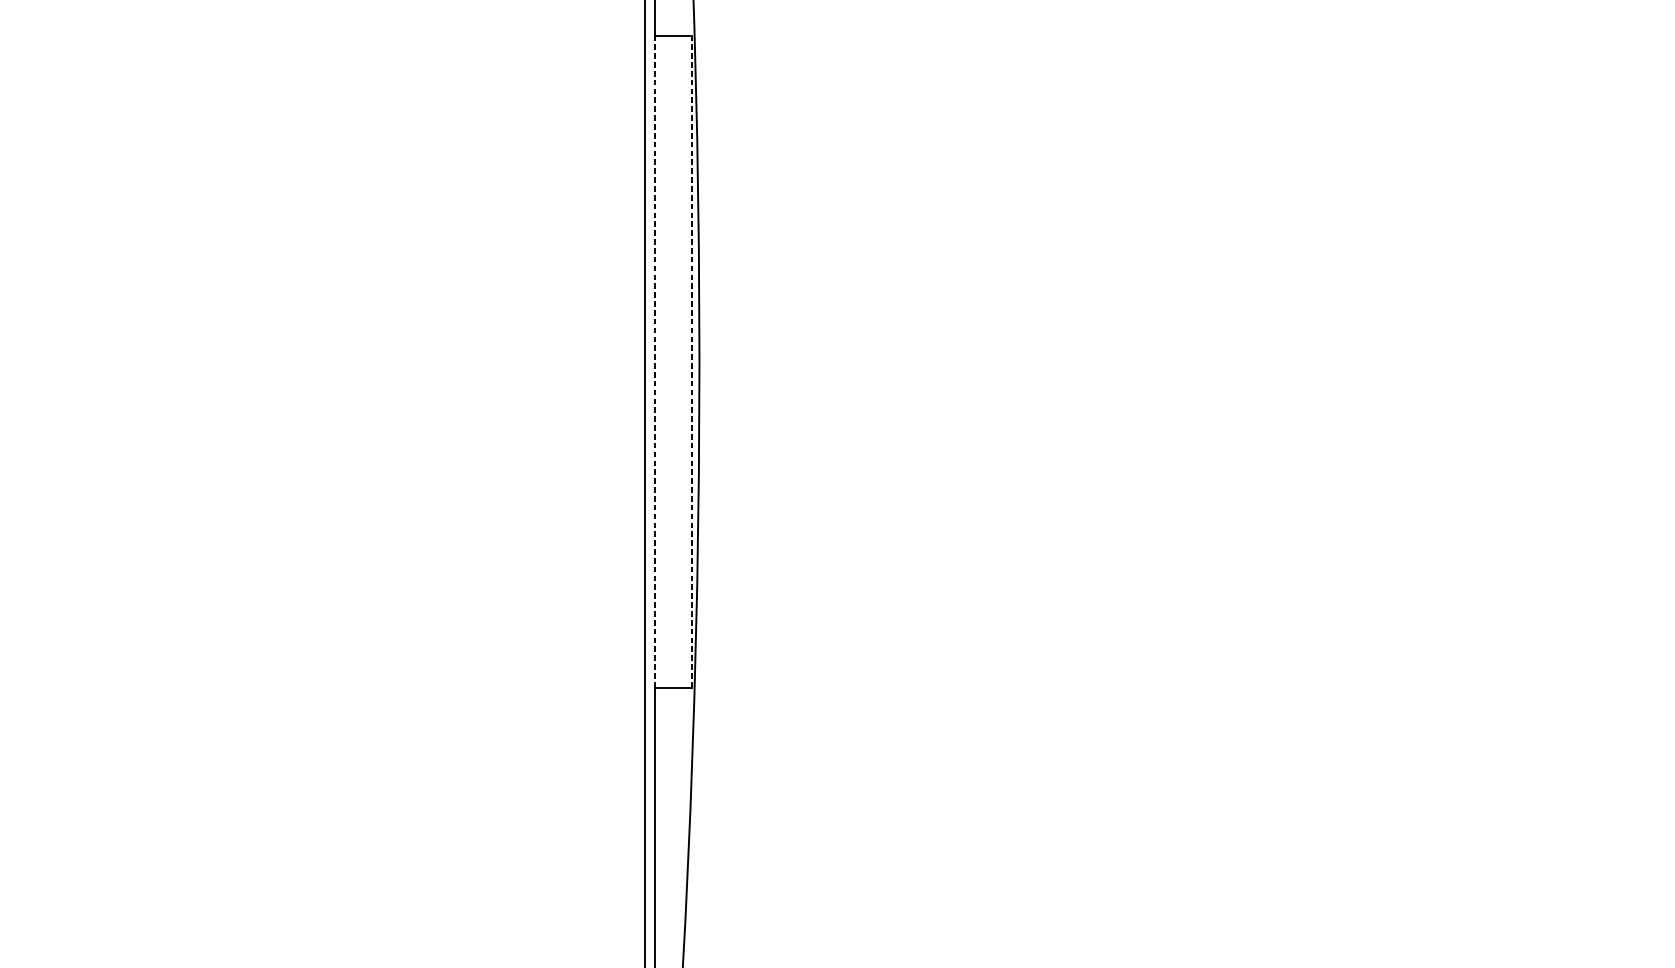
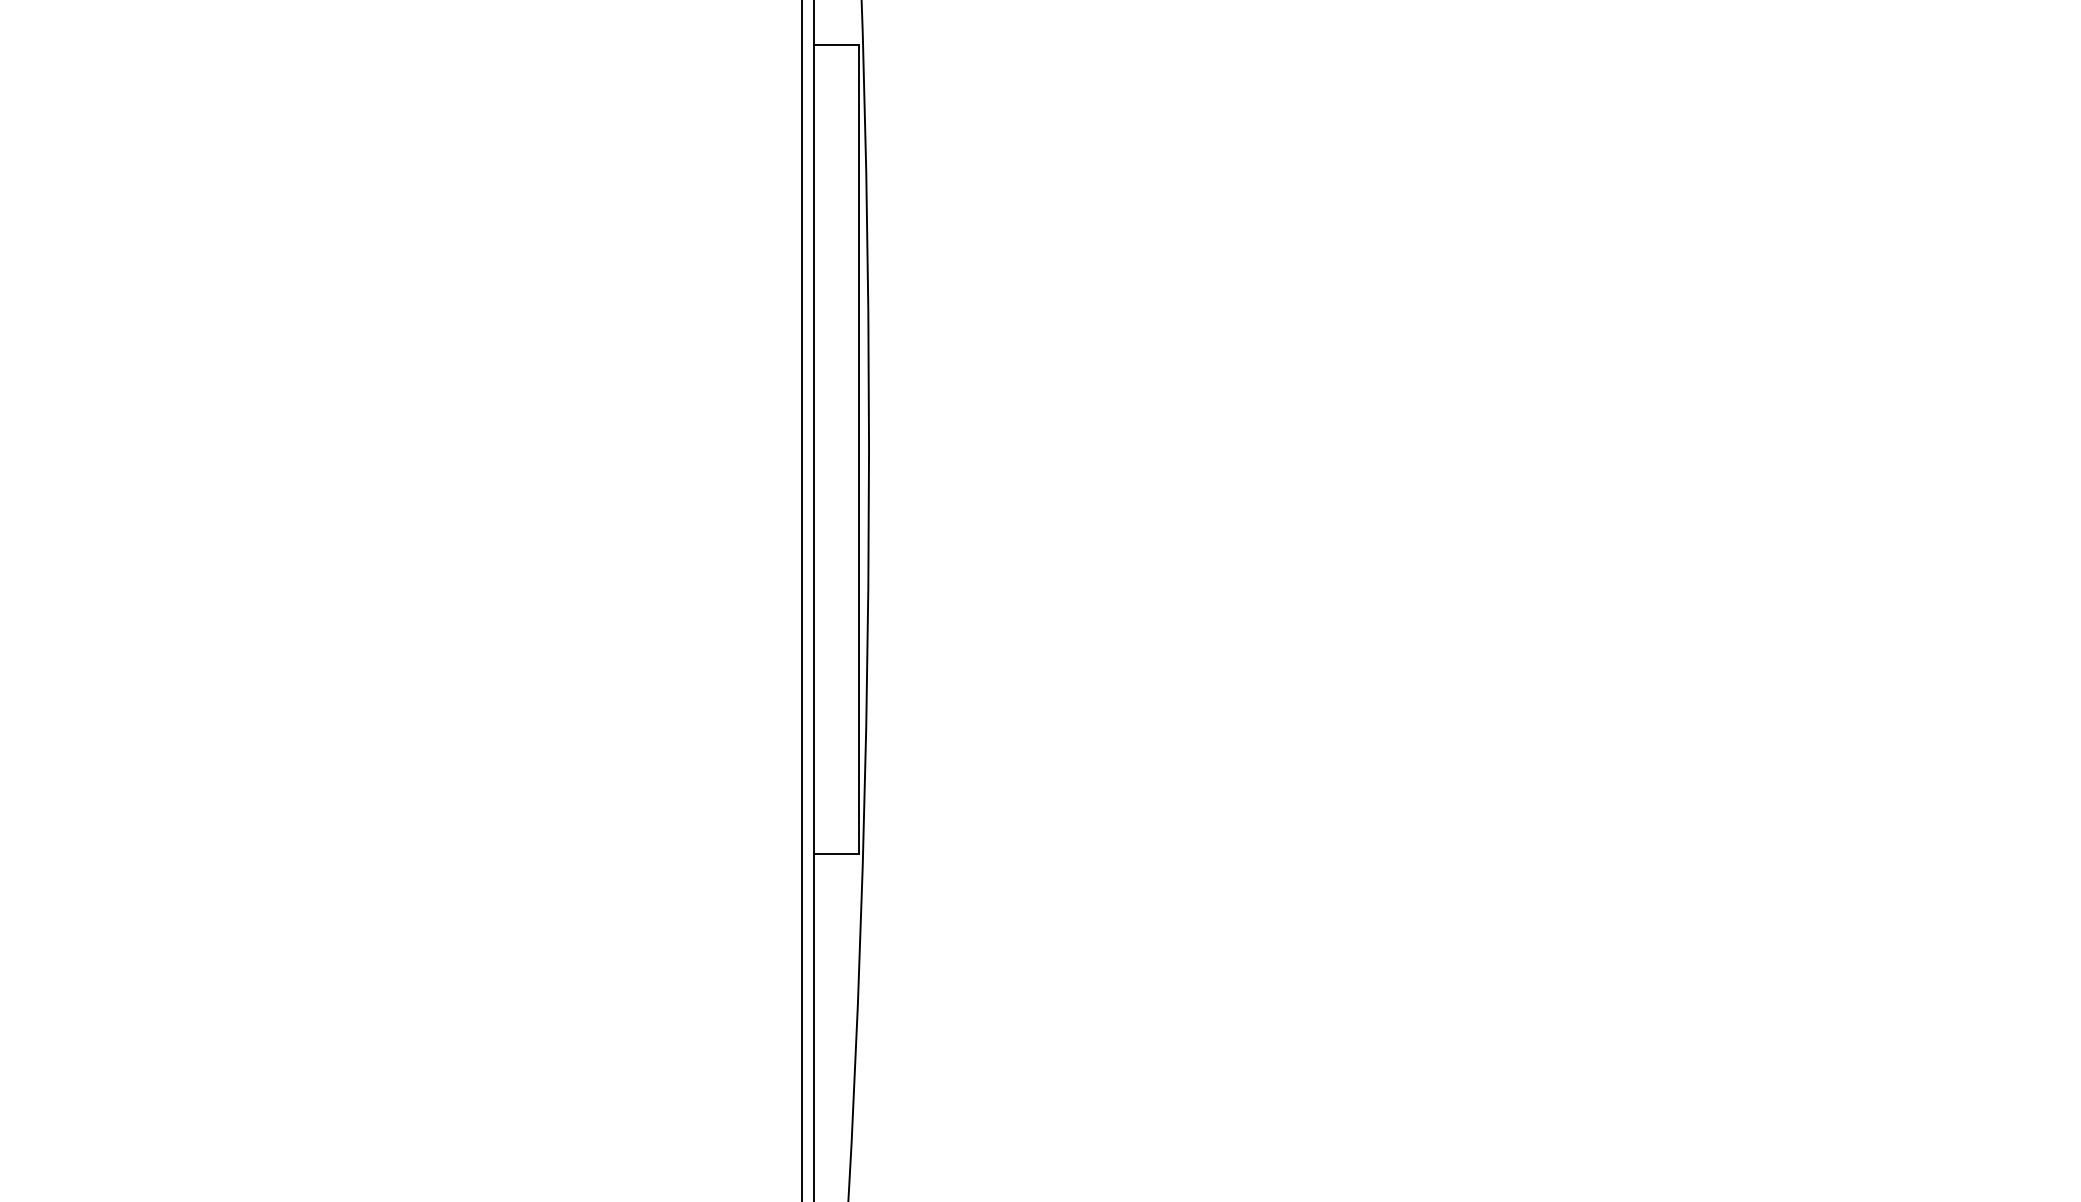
line: (655, 362) -> (814, 449), dashed -> solid
line: (691, 362) -> (859, 449), dashed -> solid

